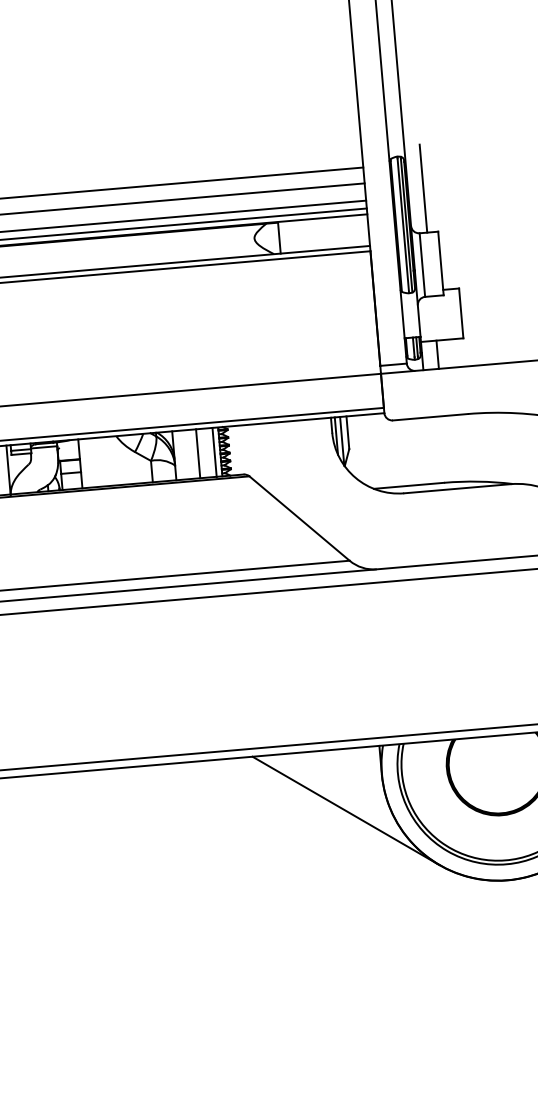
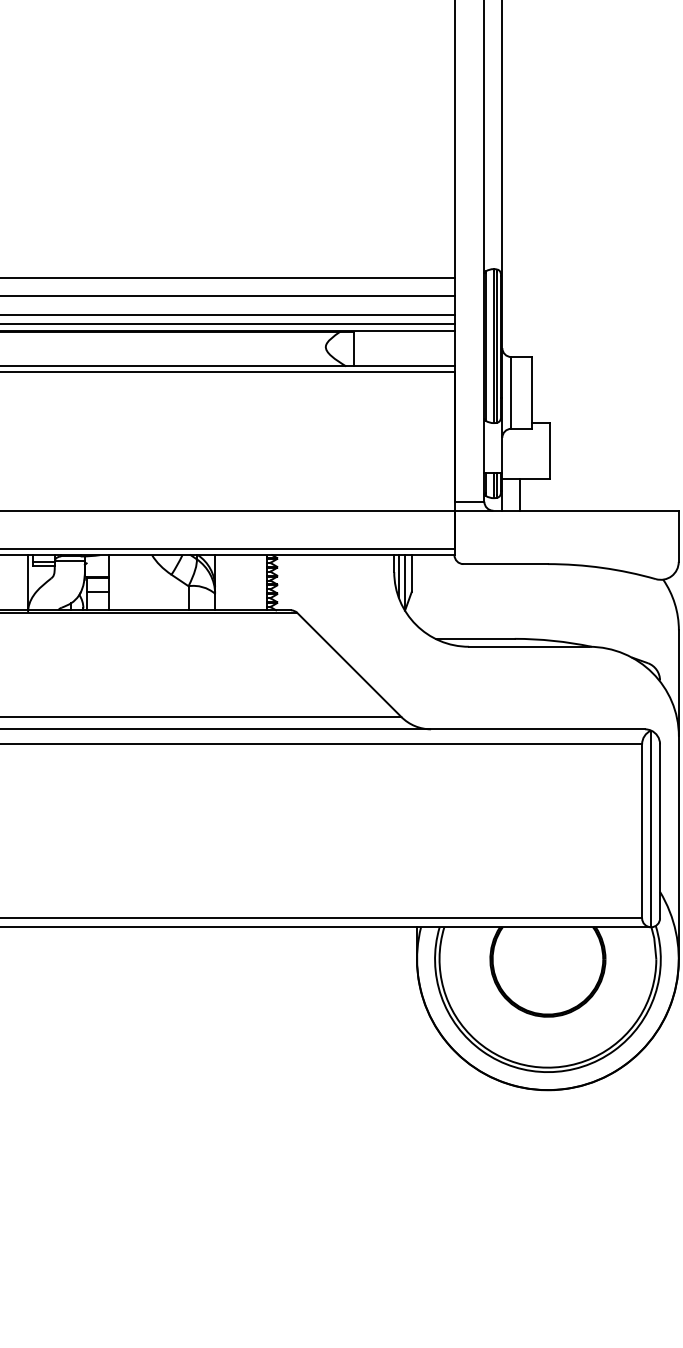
line: (423, 188) -> (519, 307), removed
line: (214, 452) -> (260, 582), removed
line: (198, 453) -> (242, 582), removed
line: (345, 810) -> (372, 996), removed

